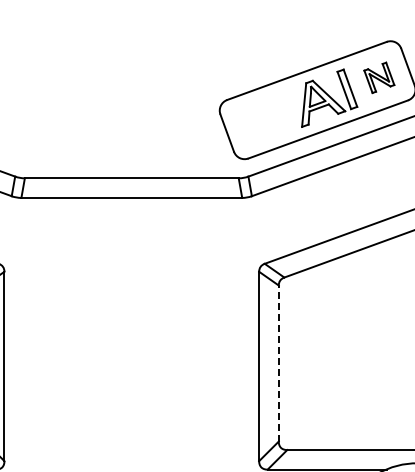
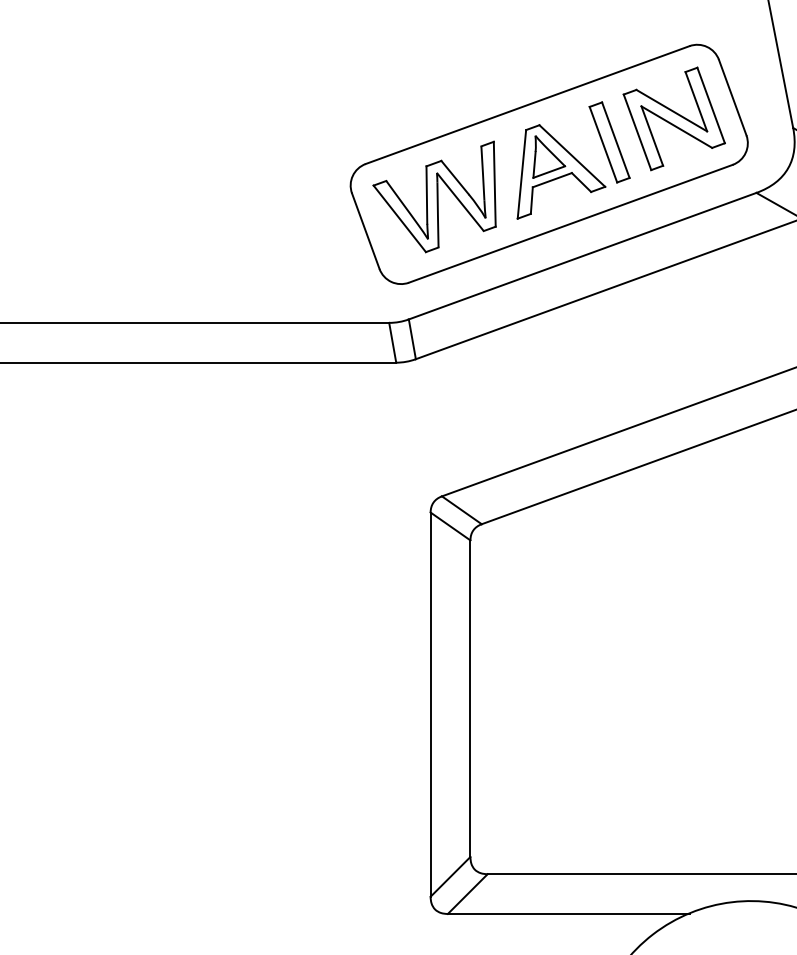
part: (379, 77) -> (674, 118), size x1.67
part: (261, 116) -> (435, 197), added
line: (278, 363) -> (469, 698), dashed -> solid

